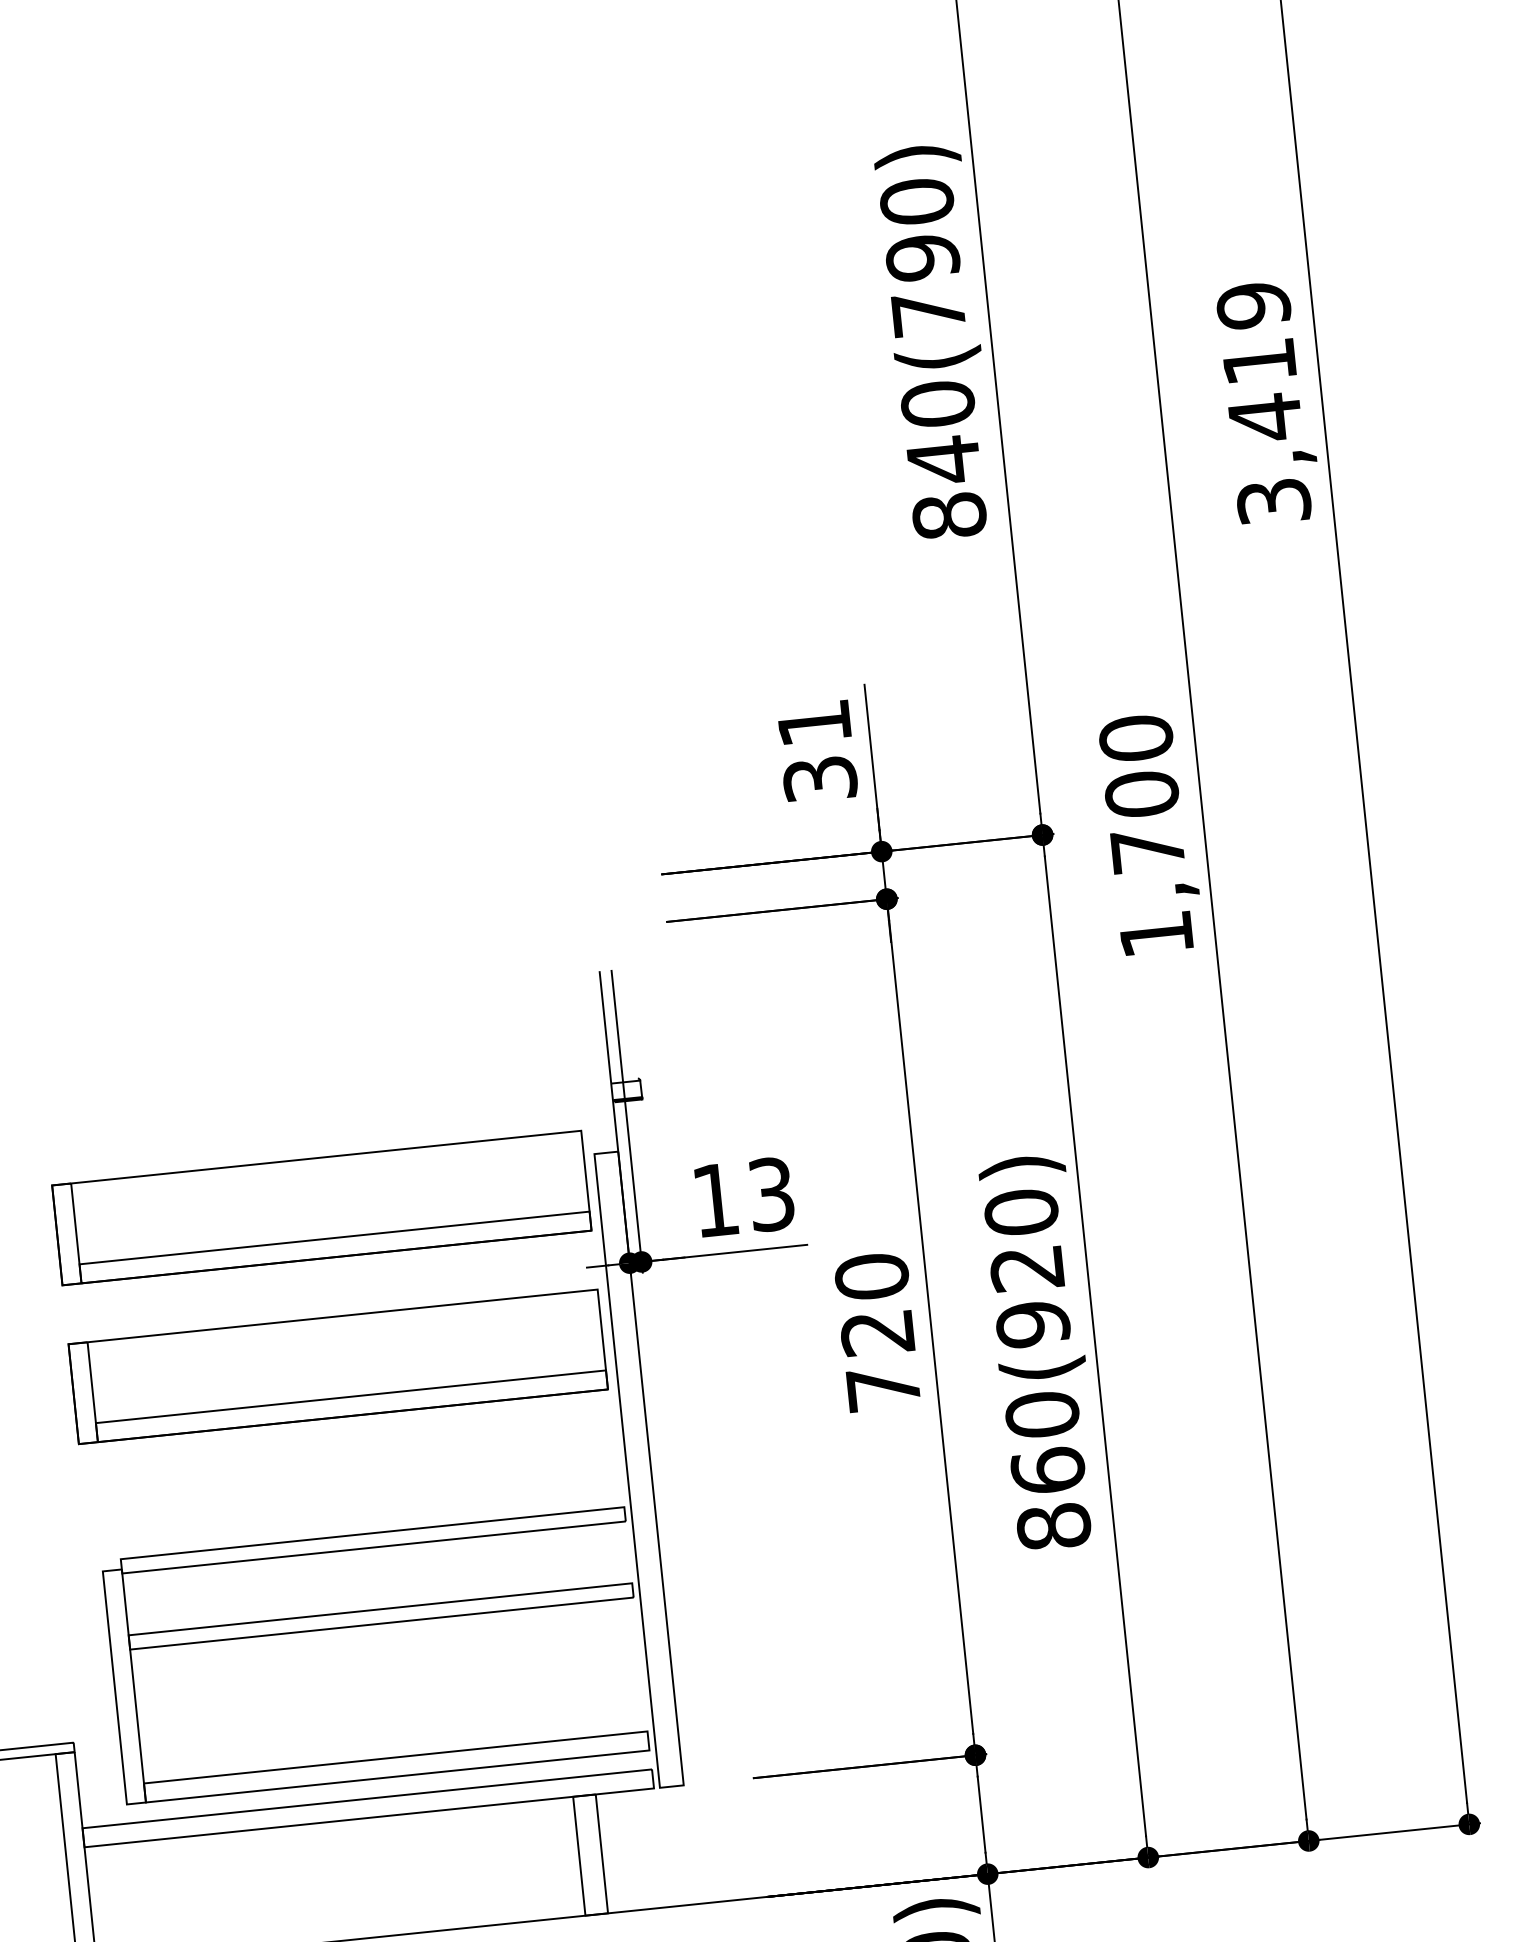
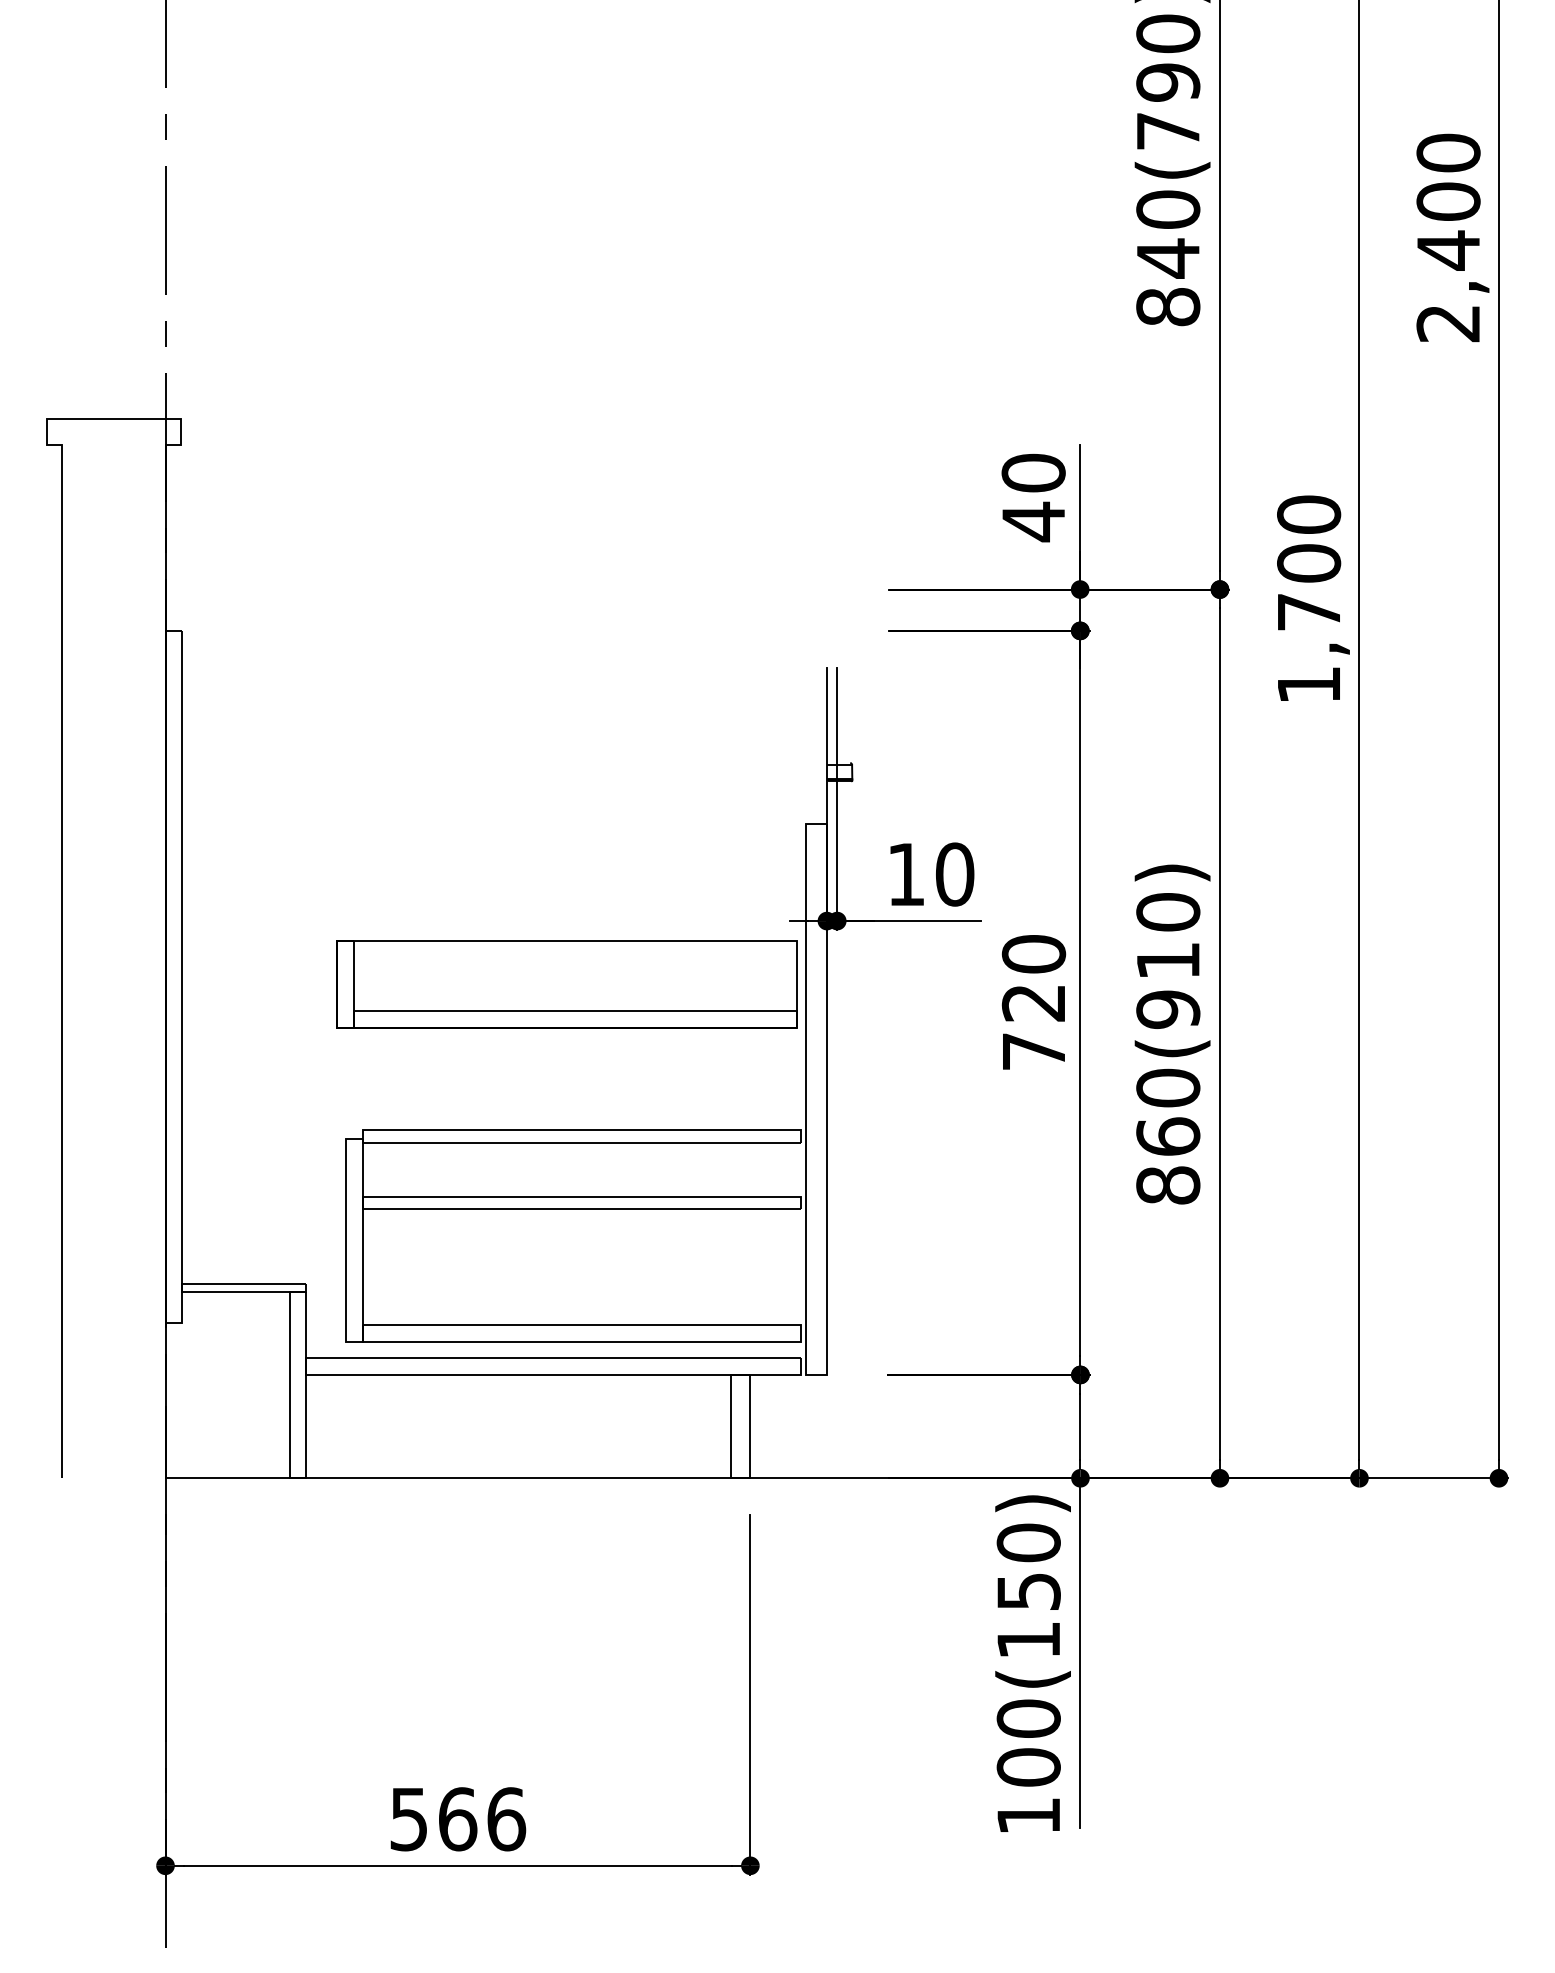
text: (1263, 402) -> (1448, 237), 3,419 -> 2,400
text: (817, 751) -> (1033, 497), 31 -> 40
text: (772, 1194) -> (955, 874), 13 -> 10
part: (321, 1208) -> (566, 846), removed
text: (1026, 1269) -> (1167, 961), 860(920) -> 860(910)

